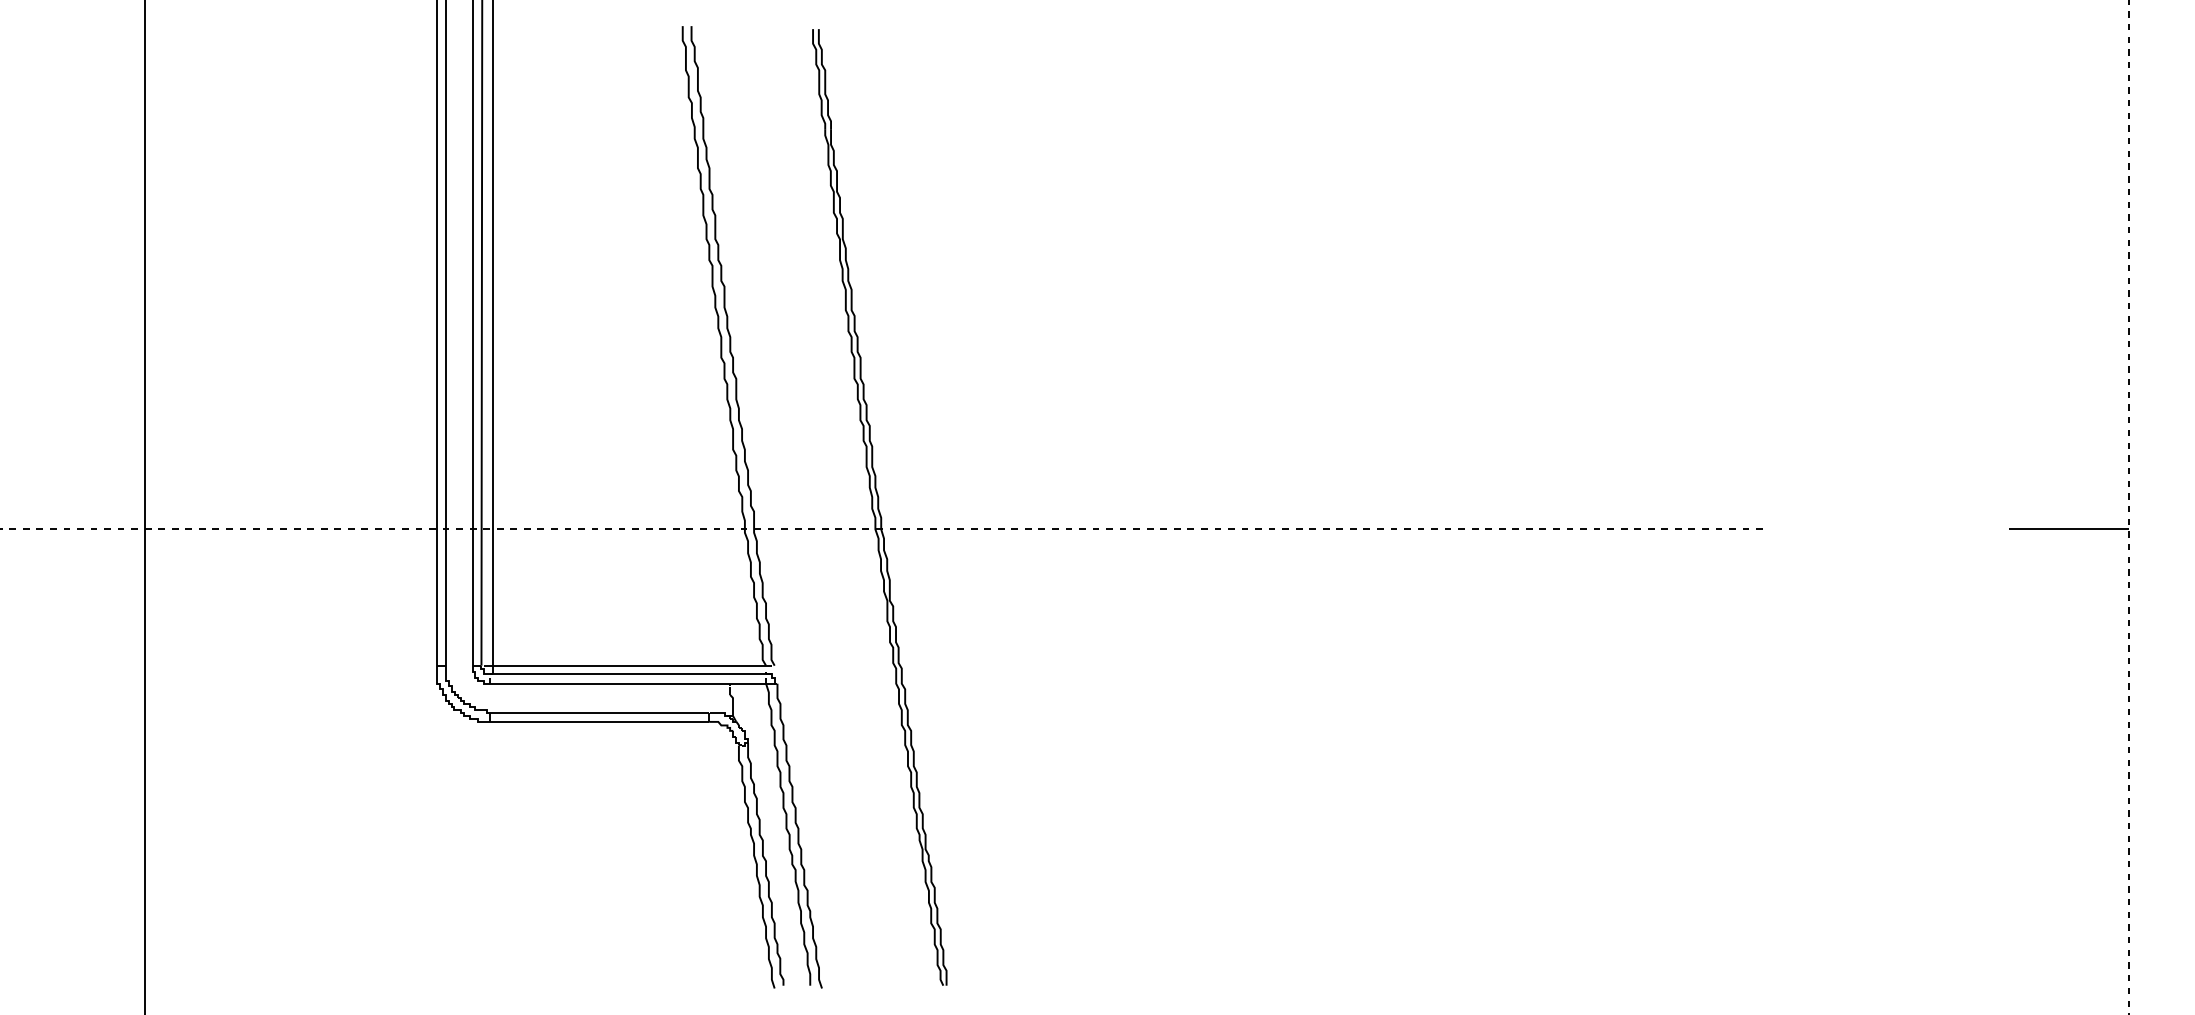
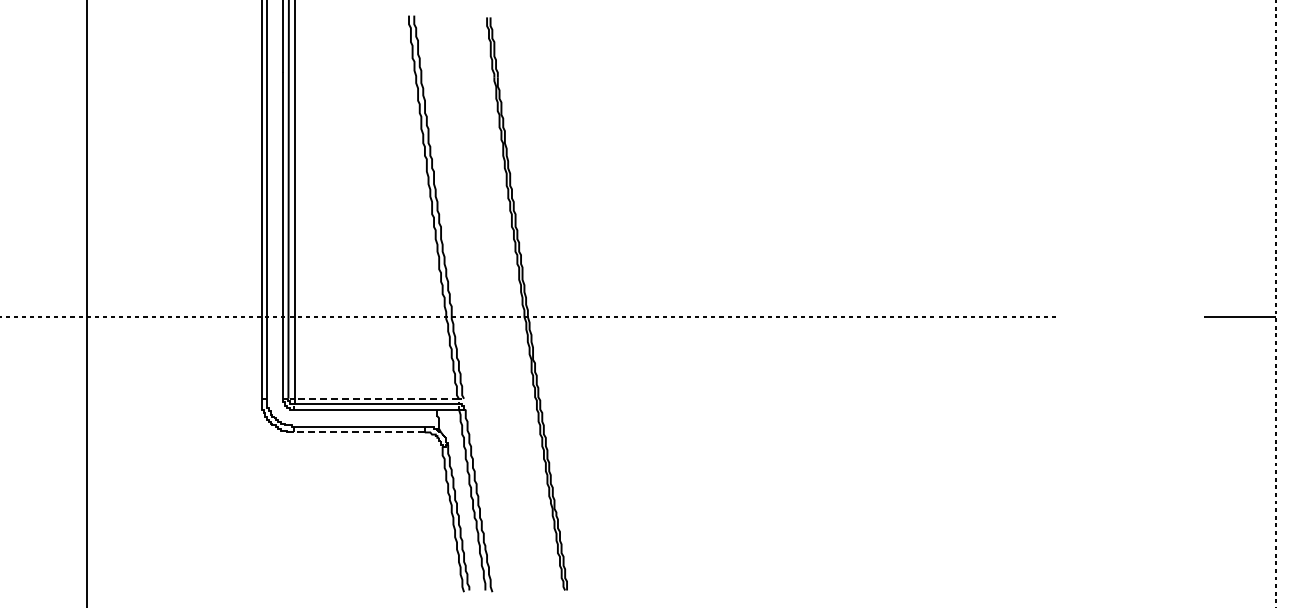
line: (630, 665) -> (377, 398), solid -> dashed
line: (600, 721) -> (359, 432), solid -> dashed

